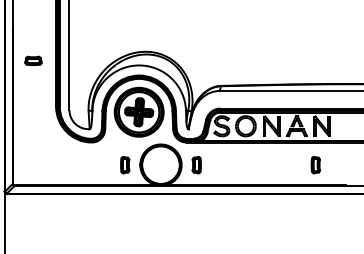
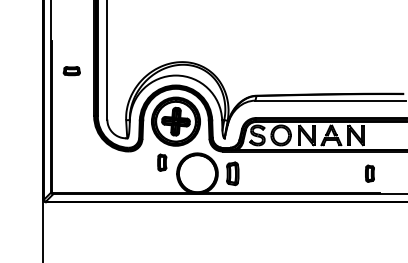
part: (125, 164) -> (162, 162), moved
part: (196, 164) -> (232, 173), size x1.4
part: (315, 164) -> (369, 173), moved

